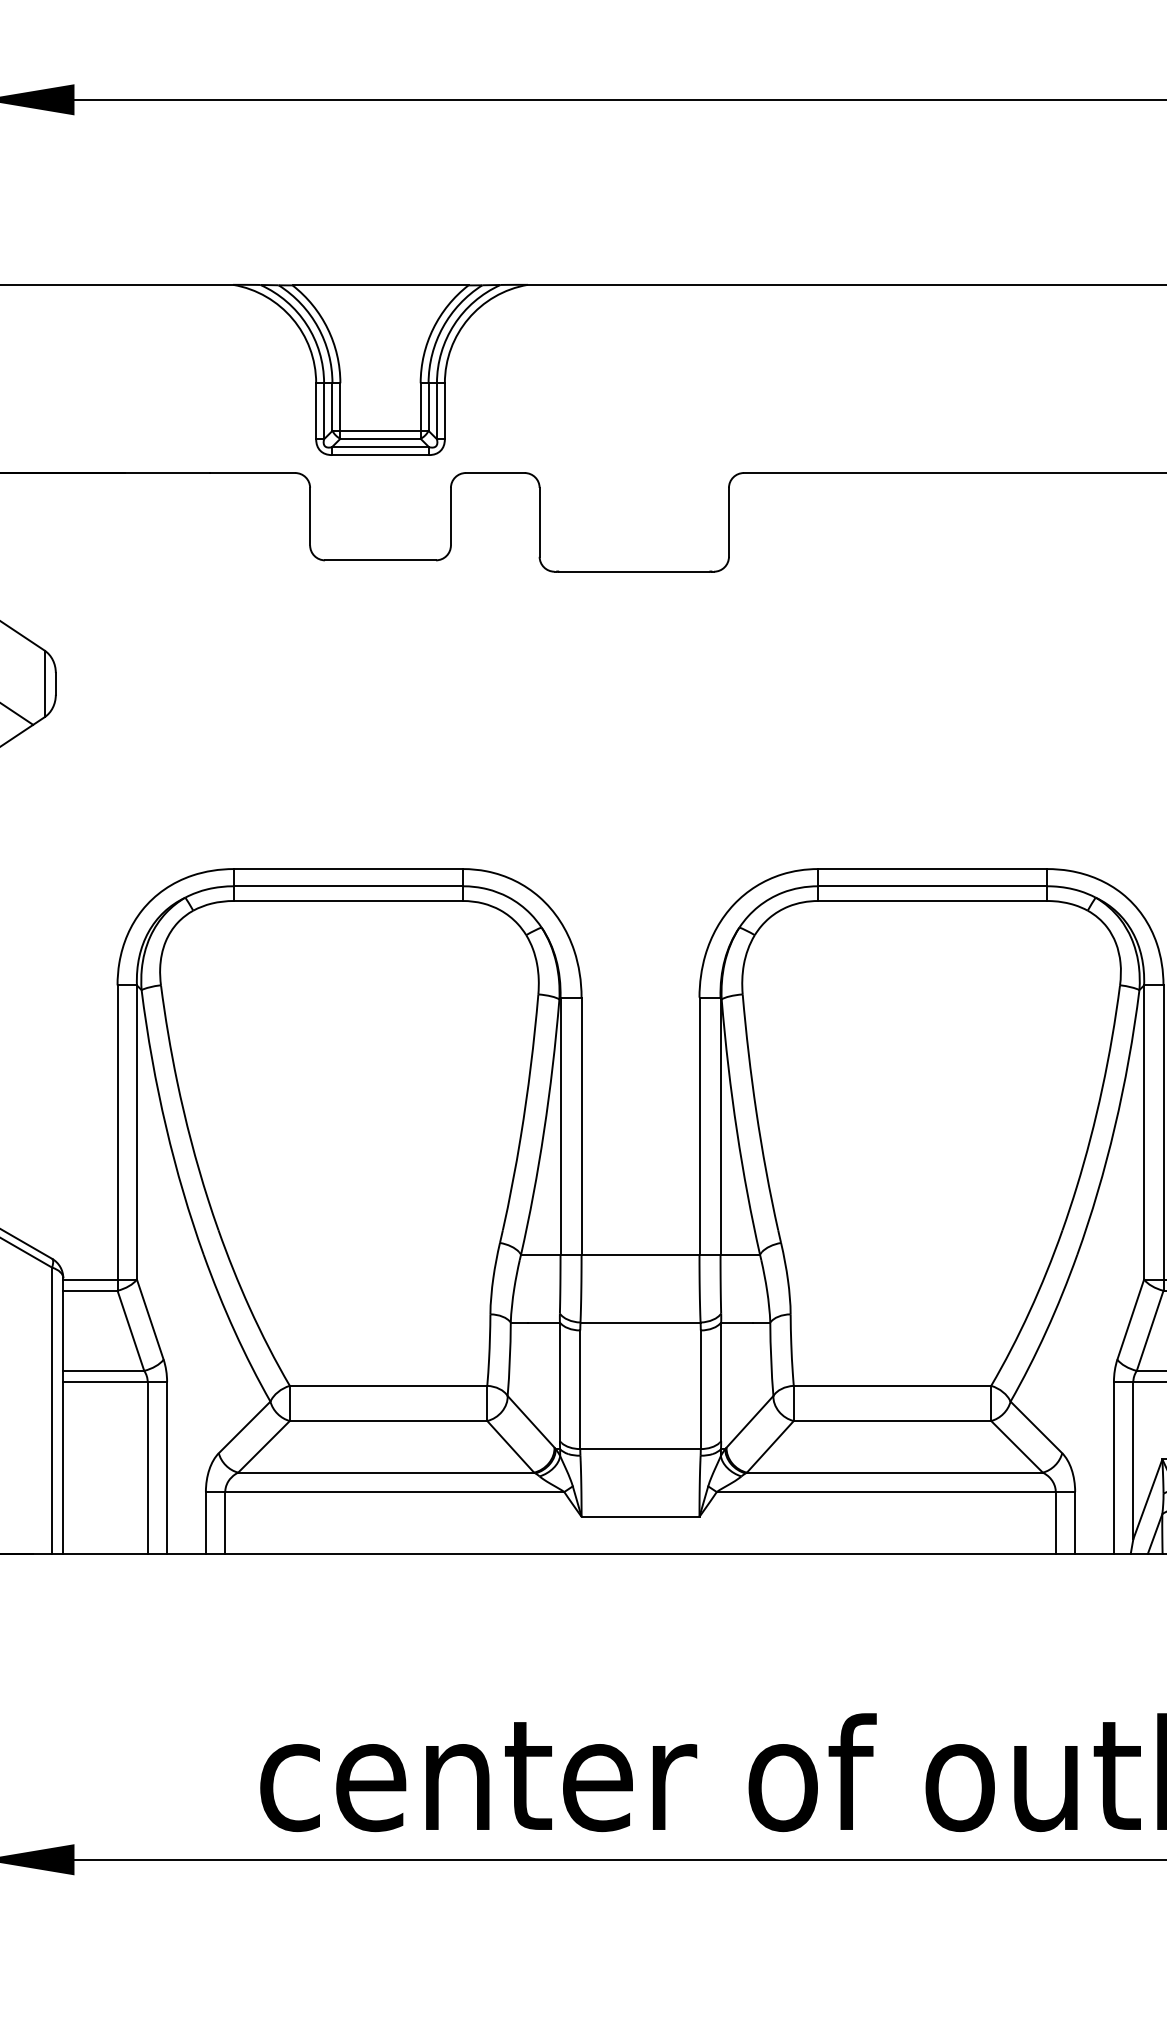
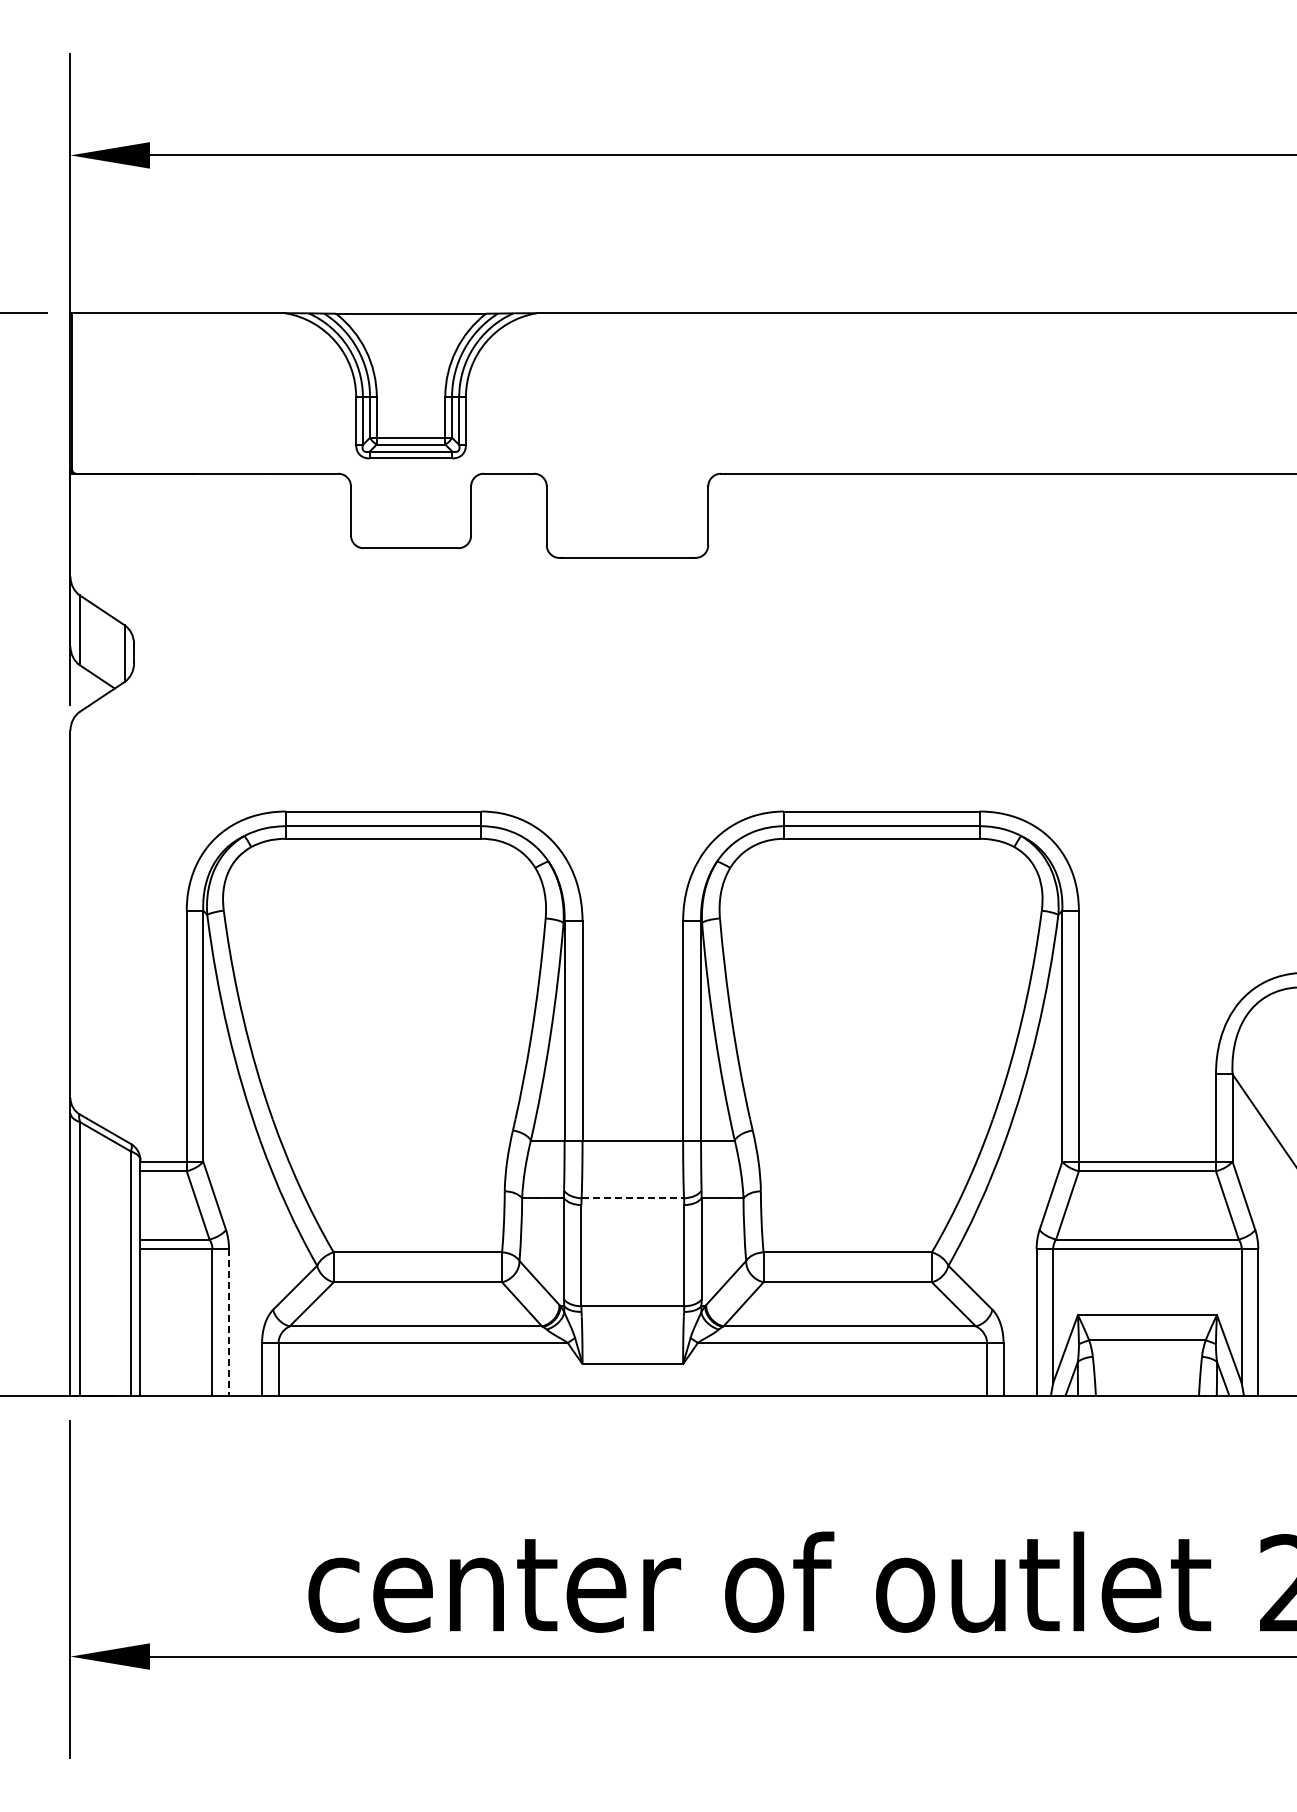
line: (641, 1322) -> (633, 1198), solid -> dashed
line: (167, 1468) -> (229, 1322), solid -> dashed

